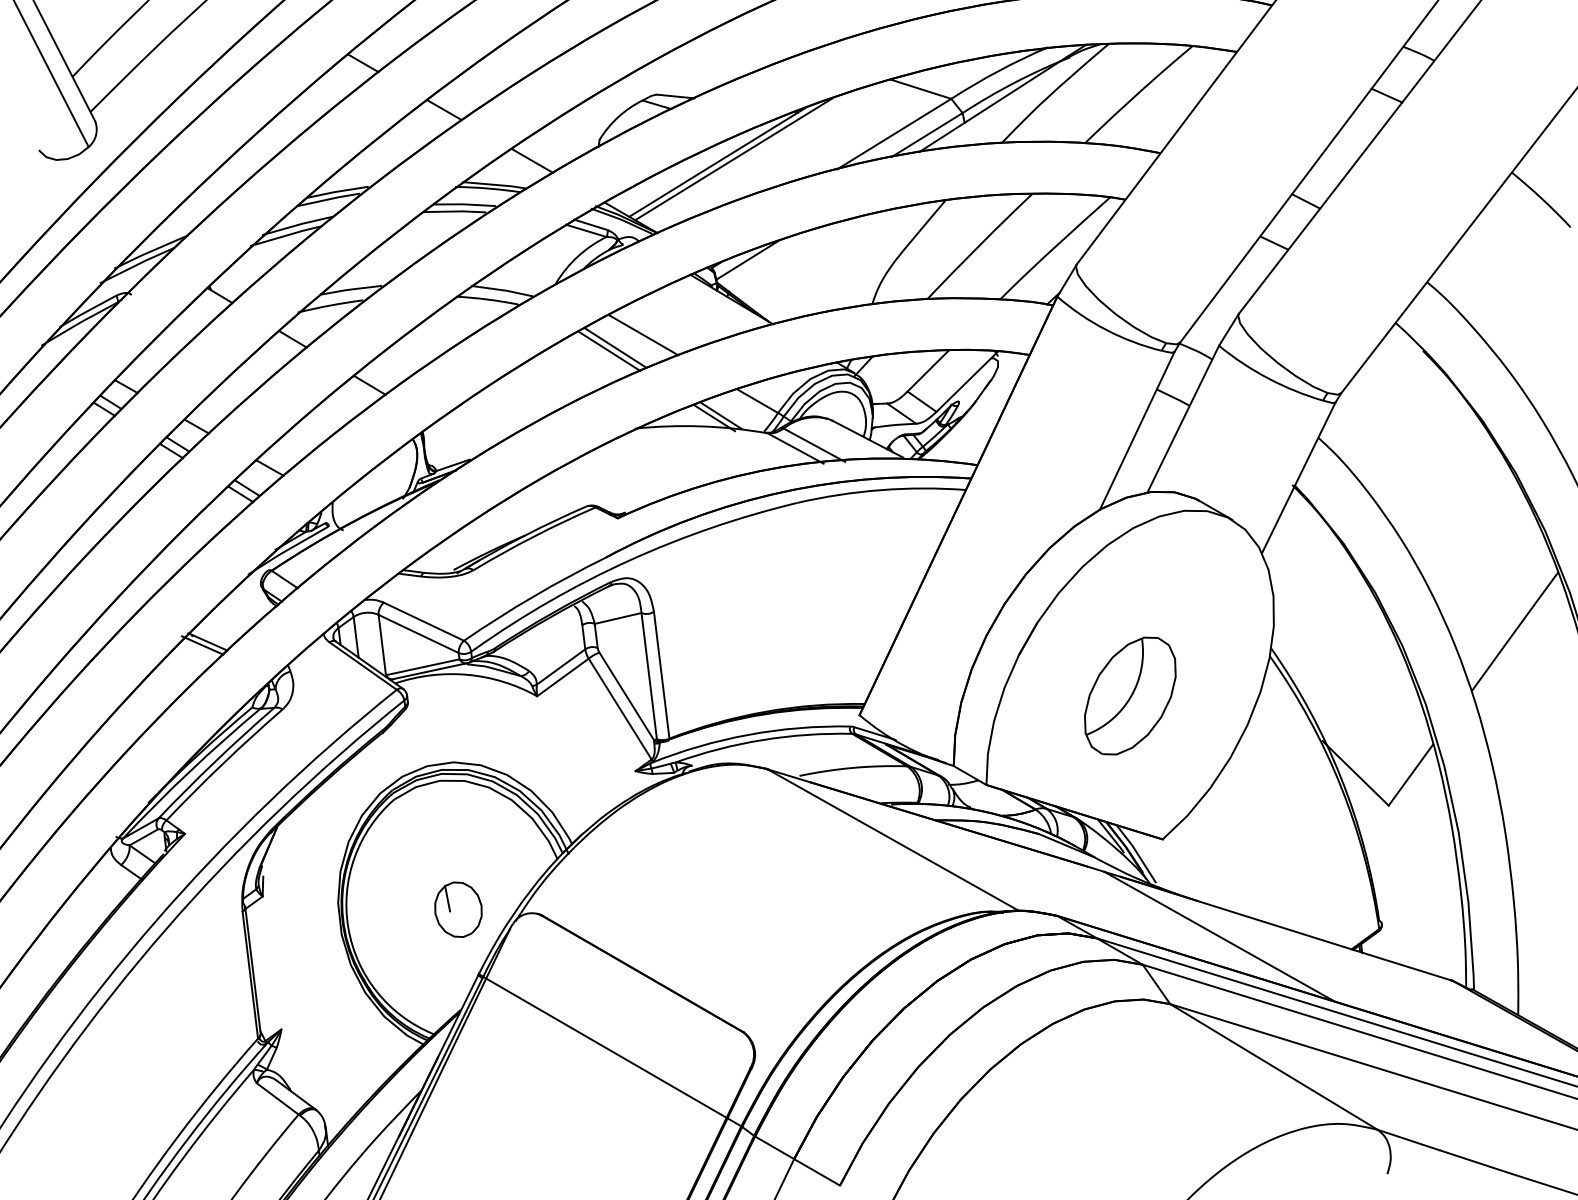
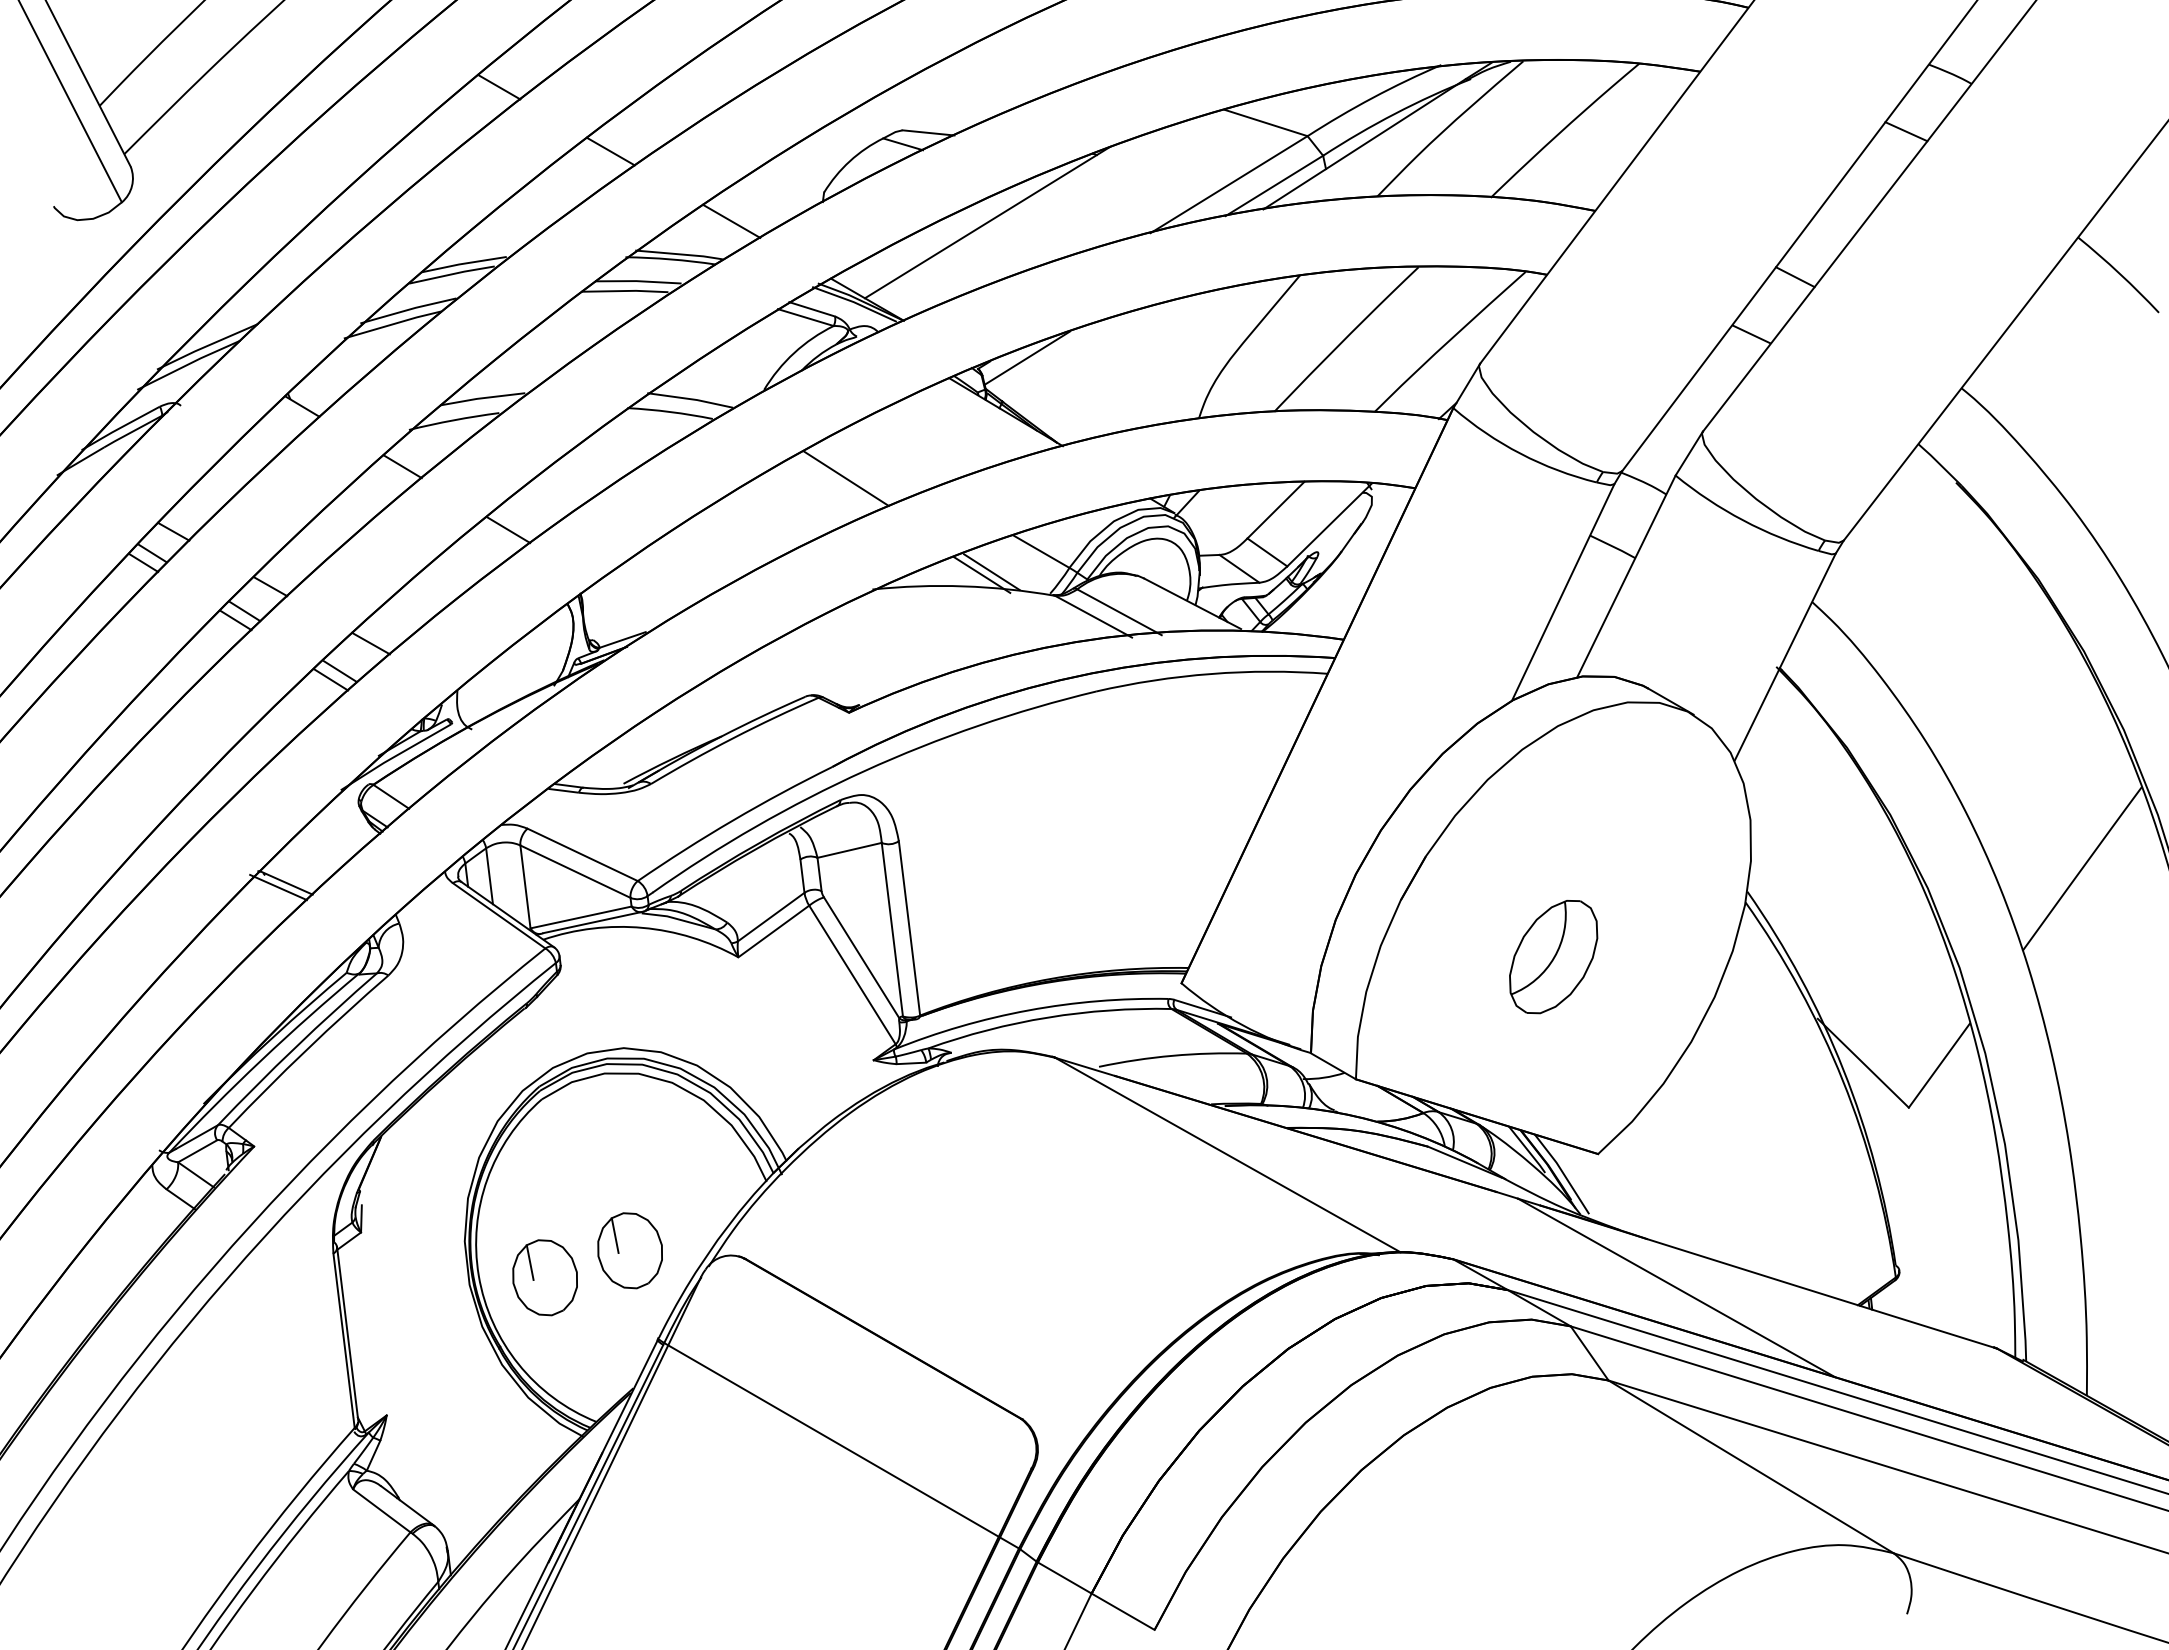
line: (733, 158) -> (1008, 218), removed
line: (643, 334) -> (884, 460), removed
line: (609, 351) -> (837, 483), removed
part: (1130, 695) -> (1553, 956), size x0.7
part: (396, 929) -> (544, 1277), added

